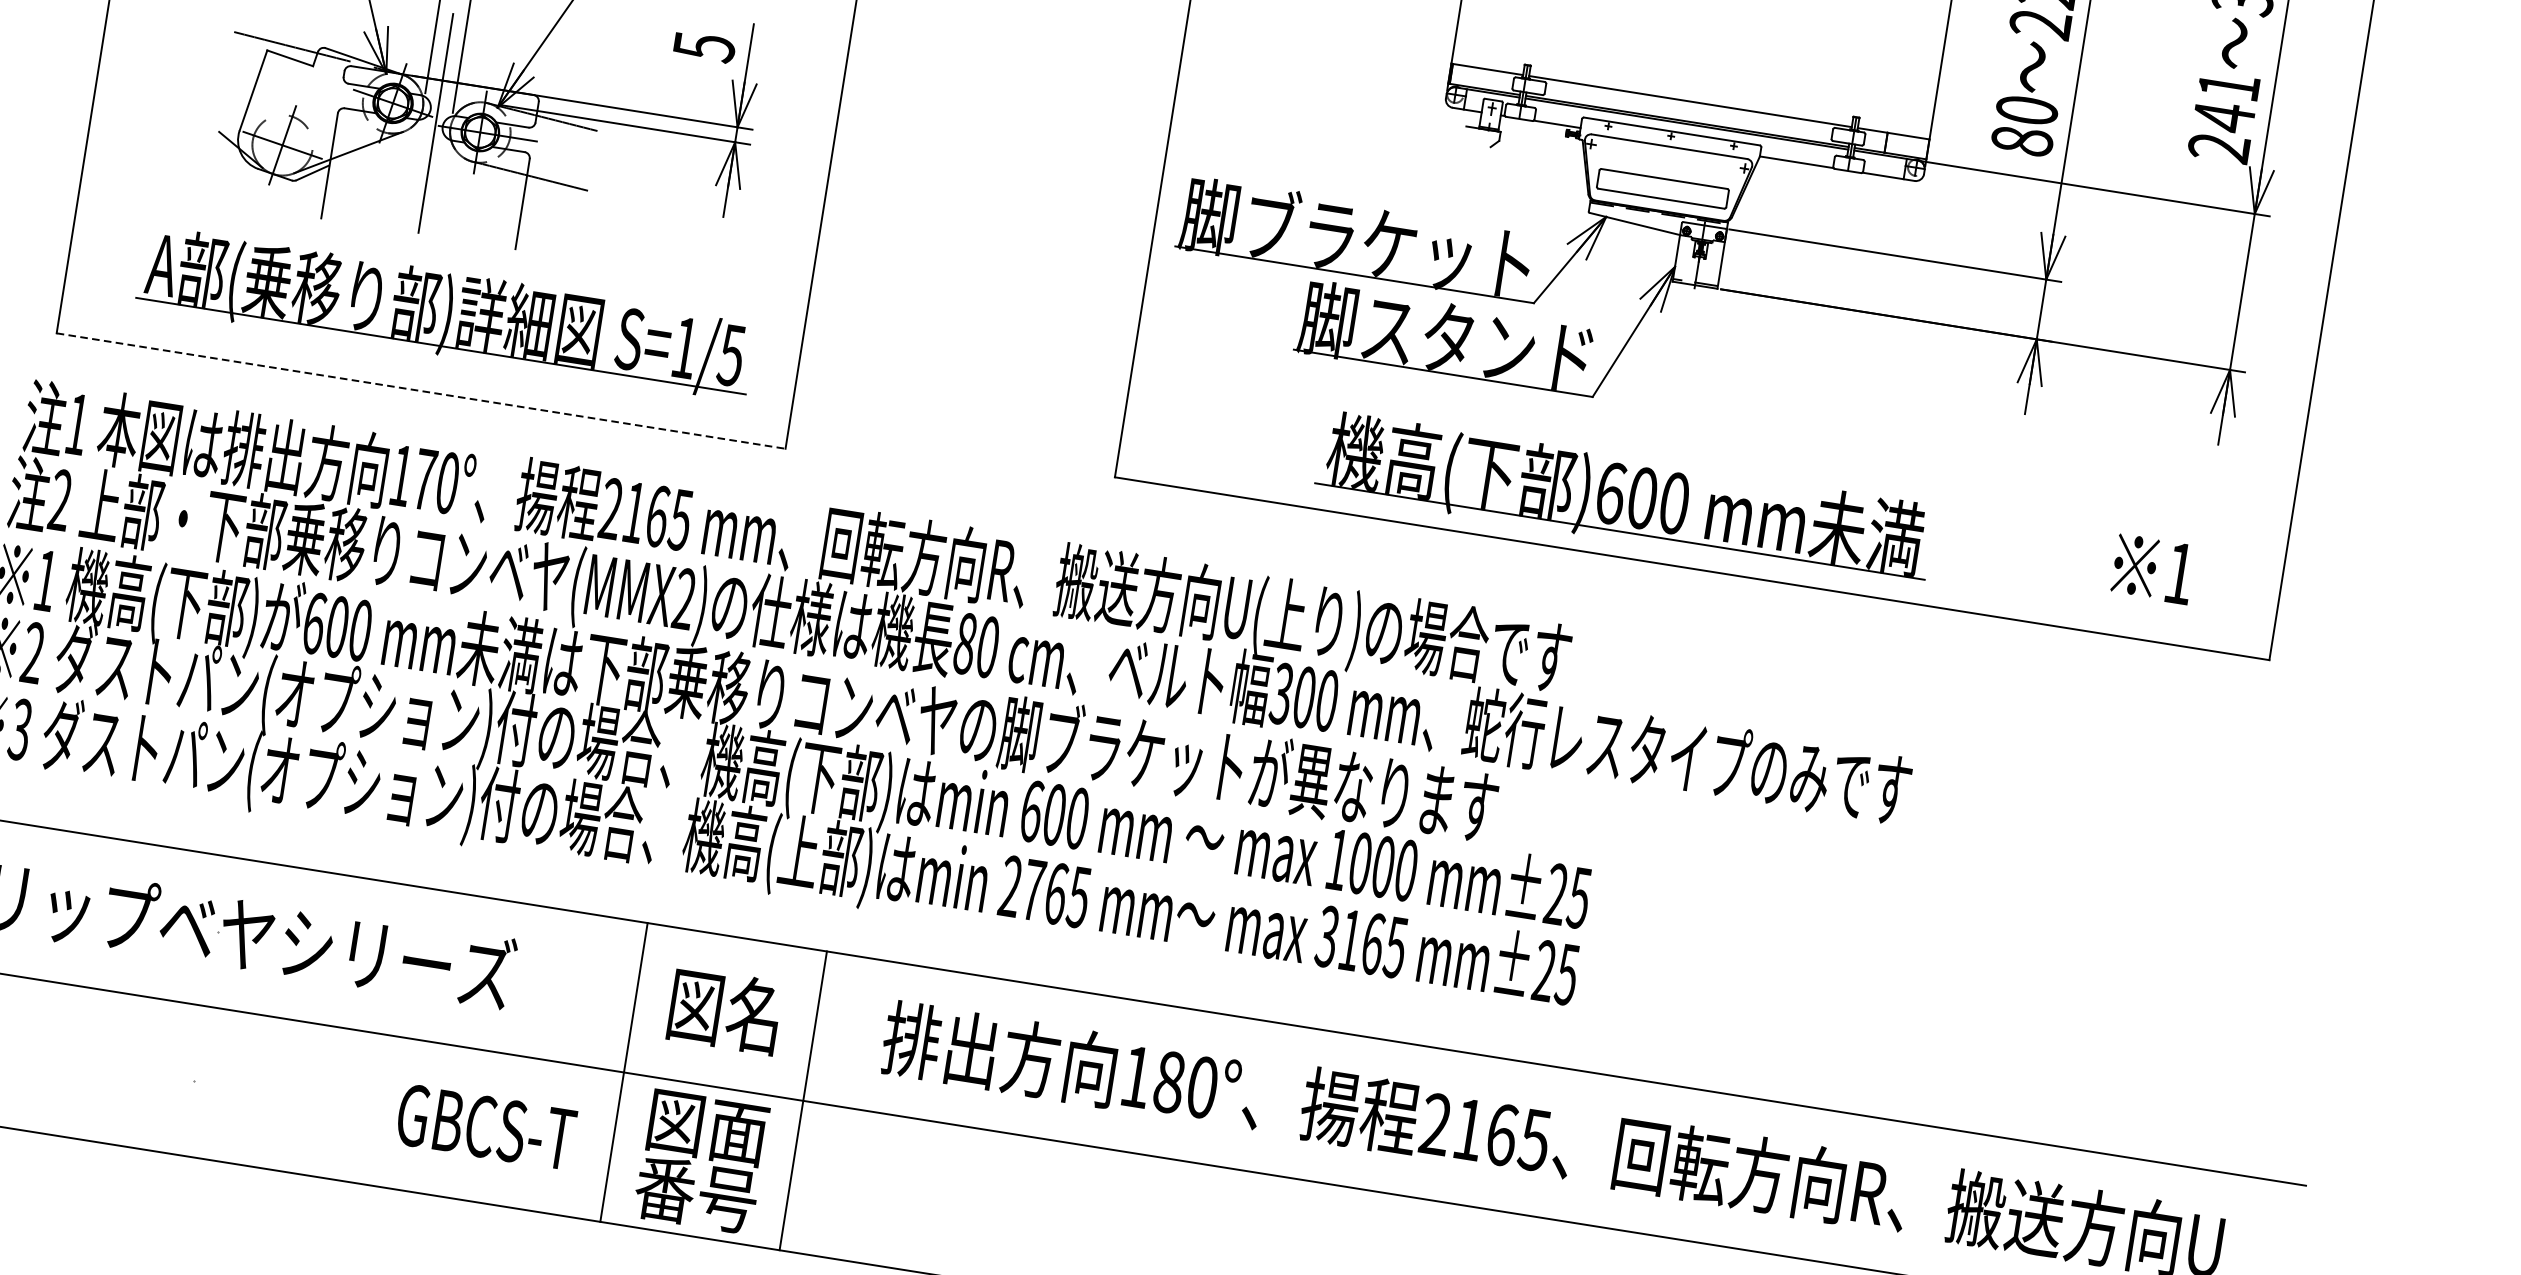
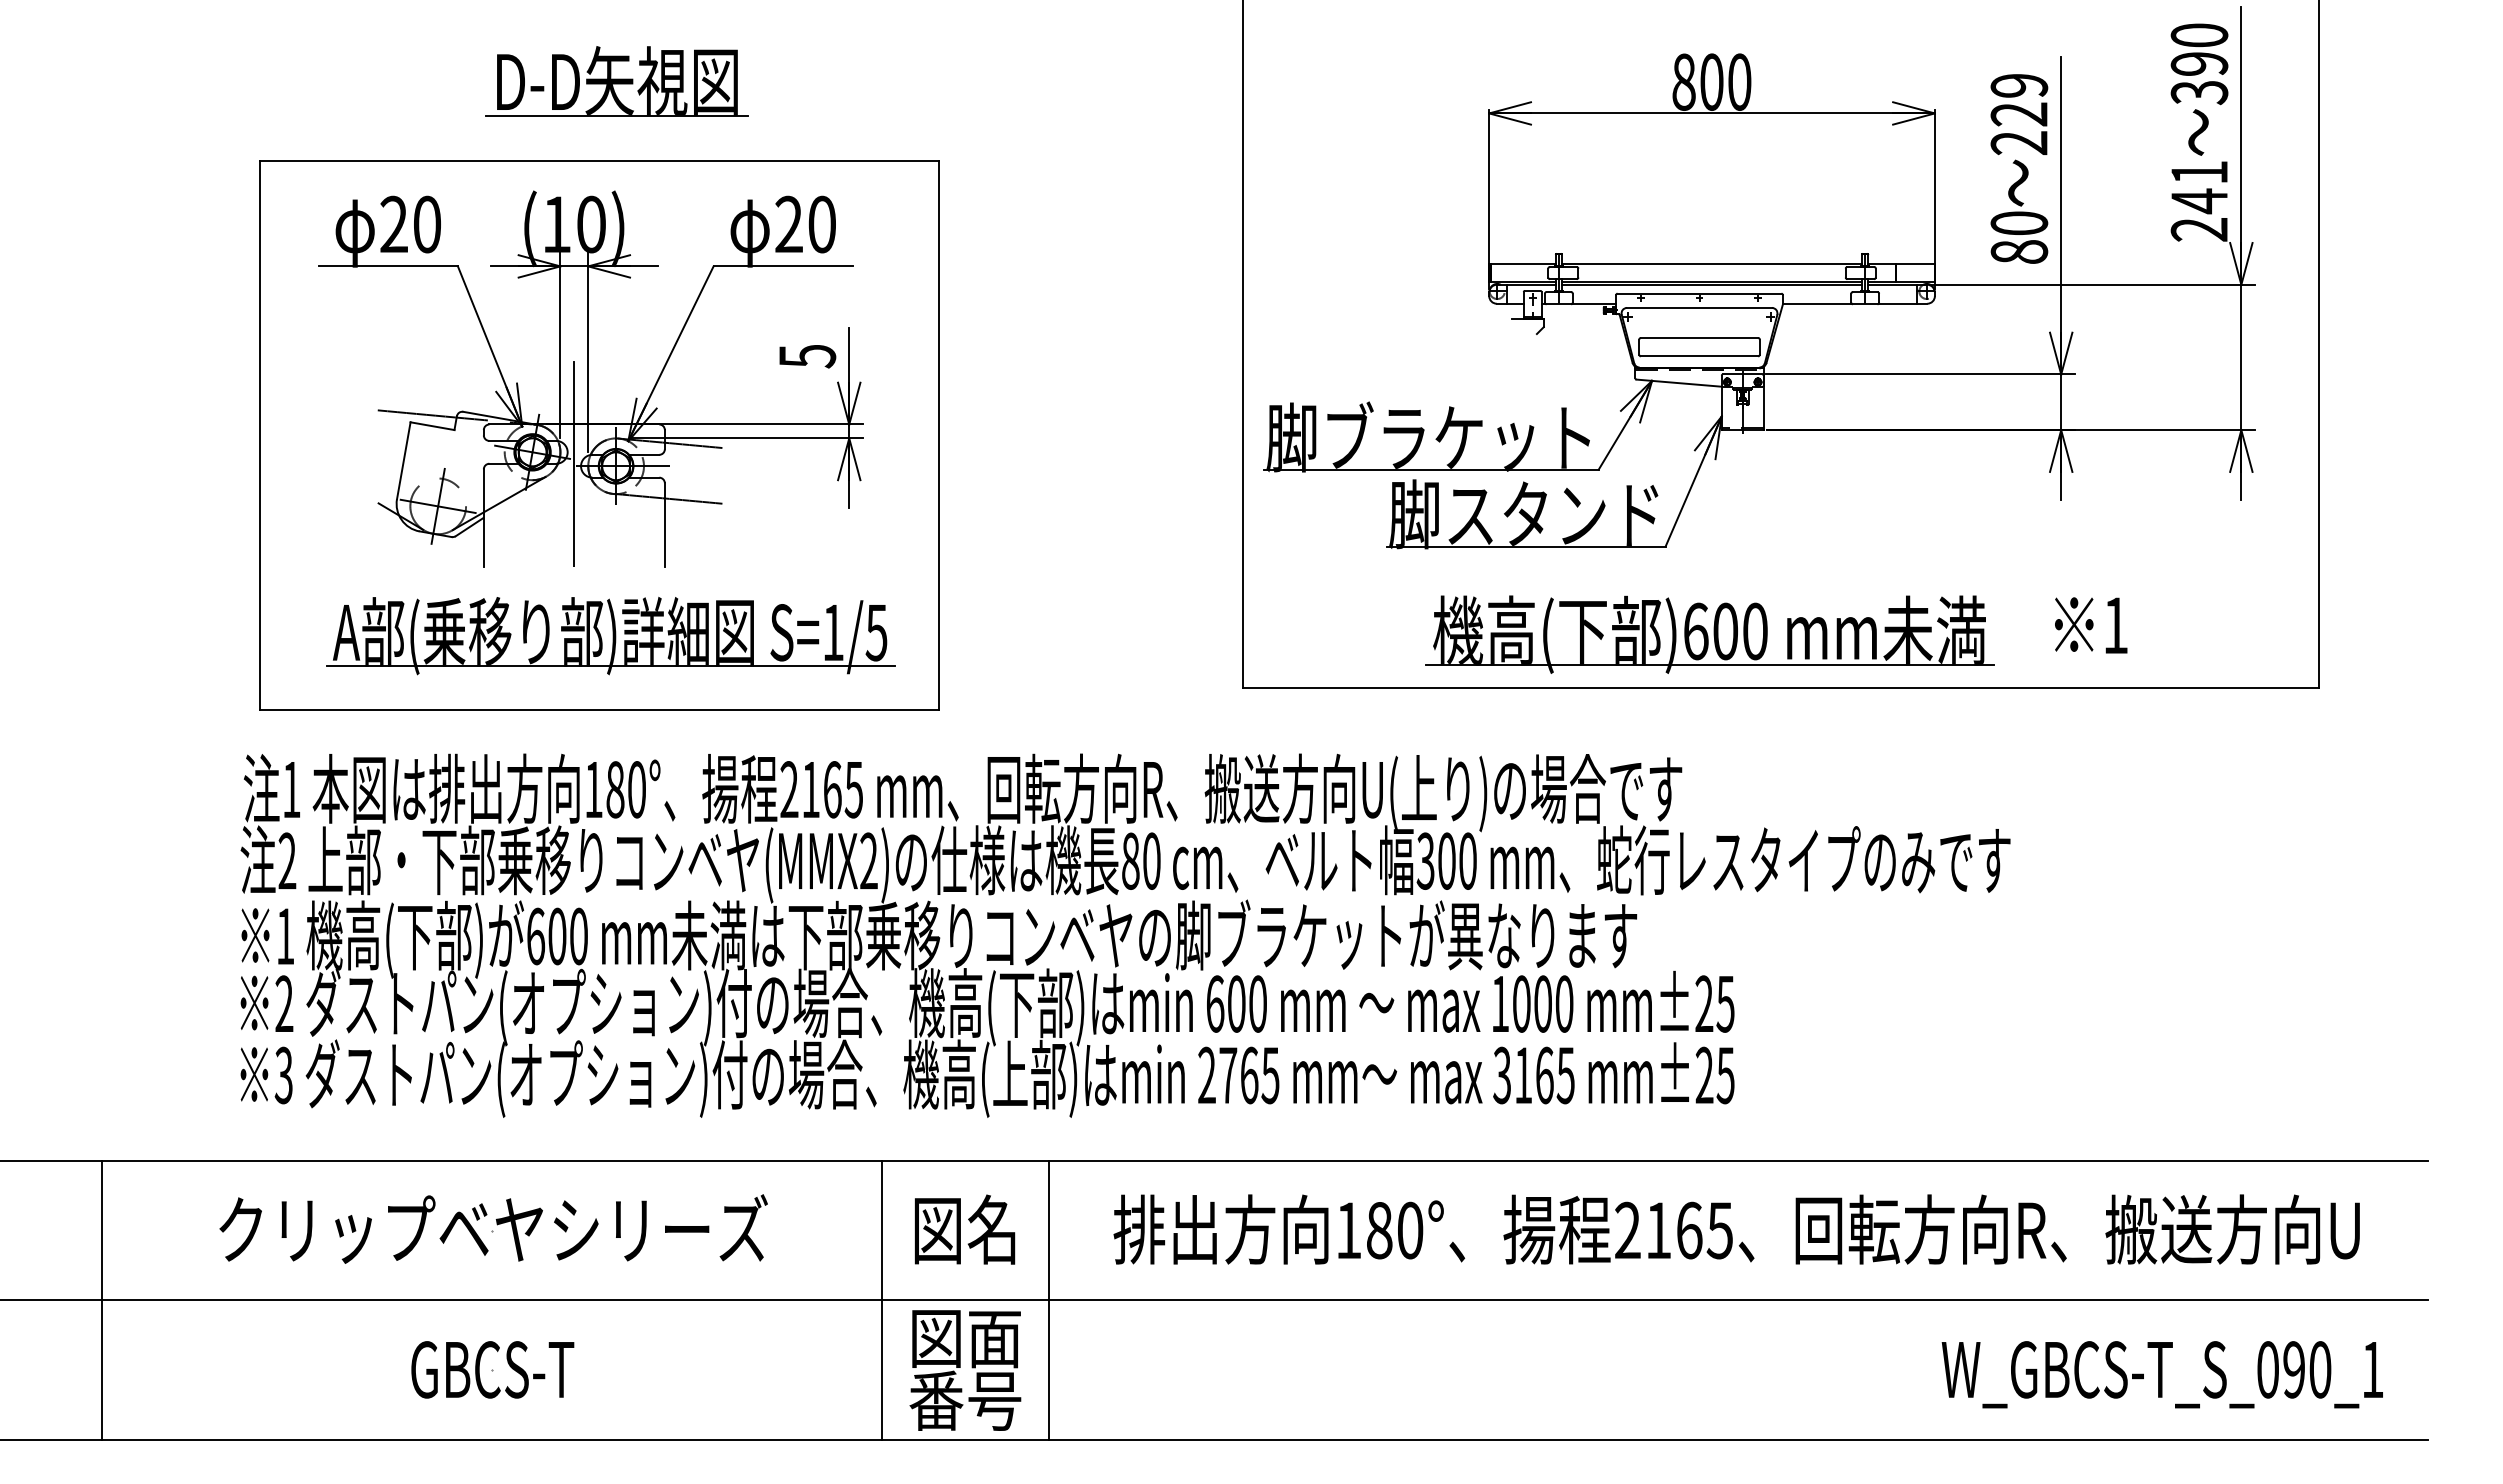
line: (421, 390) -> (599, 709), dashed -> solid
text: (424, 479) -> (615, 789), 170° -> 180°
text: (2153, 569) -> (2091, 625), moved
text: (486, 1126) -> (492, 1369), moved

